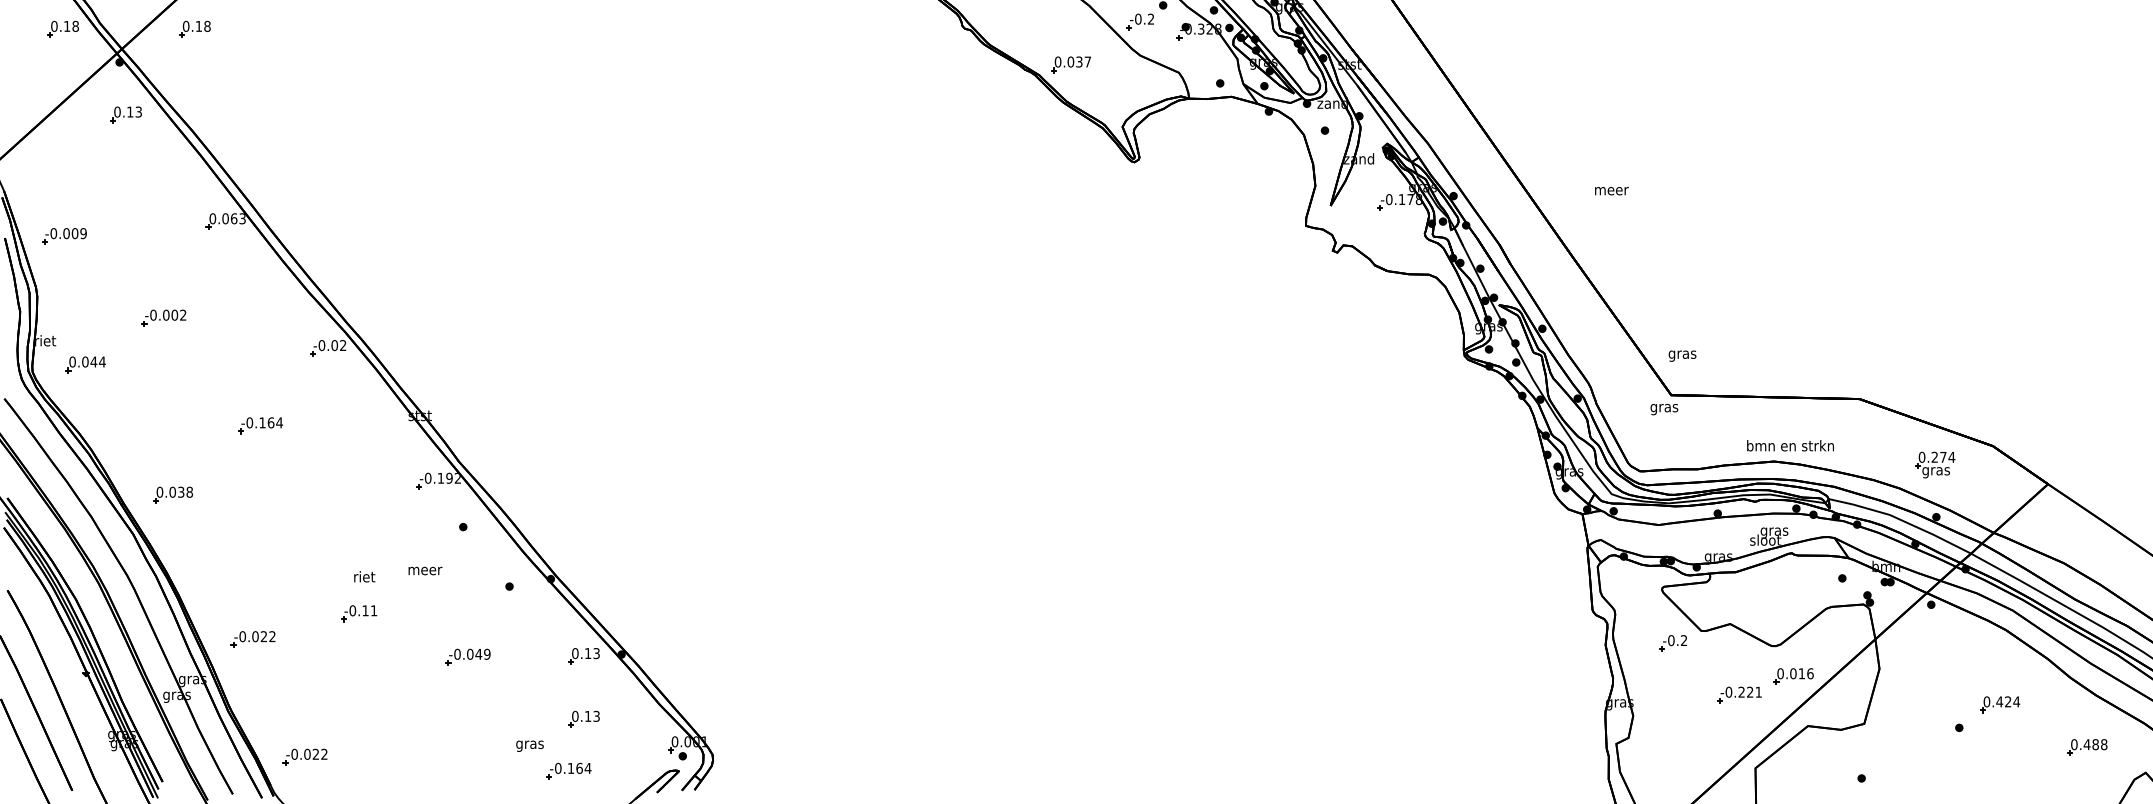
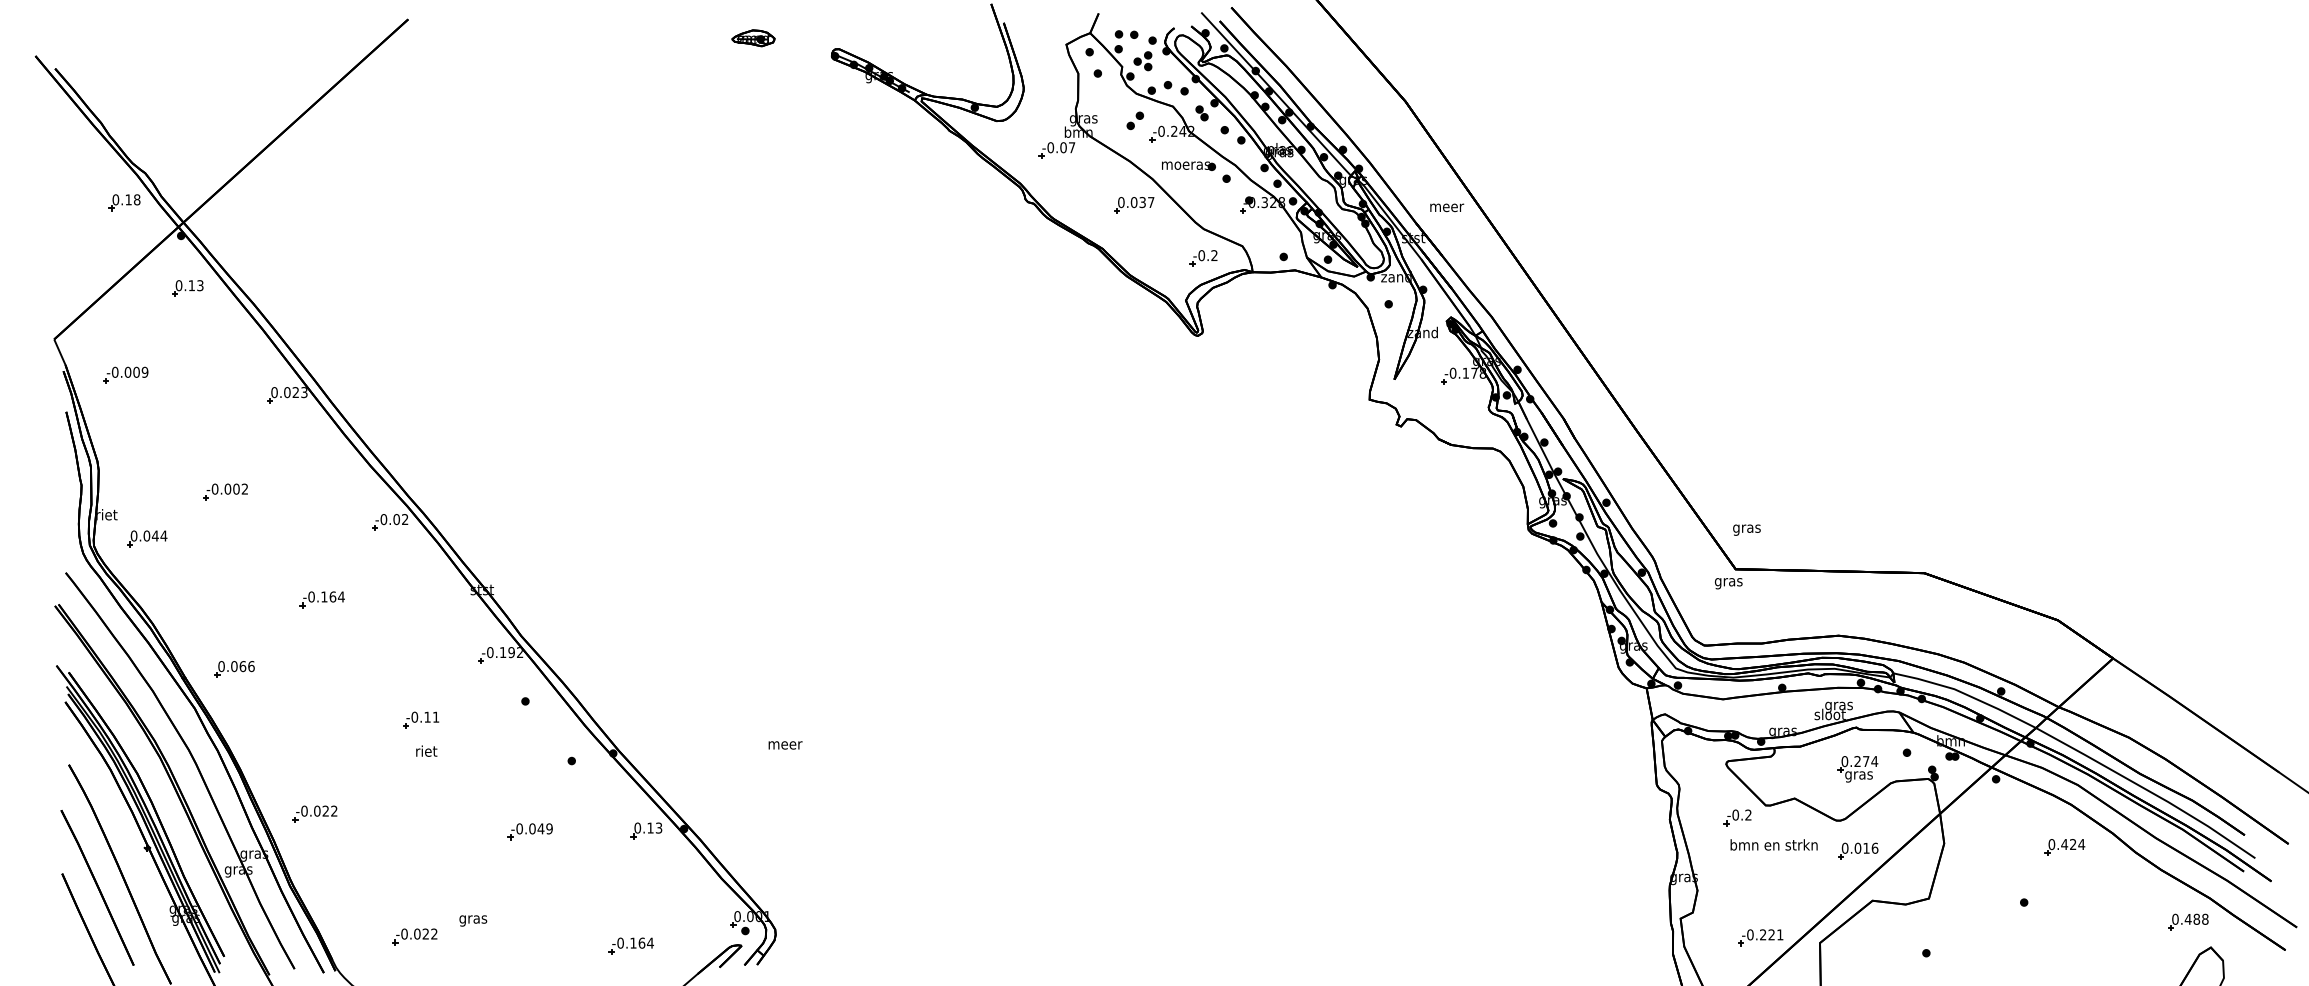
part: (1140, 22) -> (1203, 258), moved
part: (194, 29) -> (256, 202), removed
part: (1071, 65) -> (1134, 205), moved
text: (1612, 190) -> (1447, 207), moved
text: (233, 218) -> (295, 392), 0.063 -> 0.023
part: (64, 235) -> (125, 374), moved
text: (1789, 445) -> (1773, 844), moved
part: (1934, 465) -> (1857, 769), moved
text: (184, 492) -> (246, 666), 0.038 -> 0.066
text: (425, 571) -> (785, 745), moved
part: (359, 613) -> (421, 719), moved
part: (1739, 694) -> (1760, 937), moved
part: (1999, 704) -> (2064, 847), moved
part: (584, 718) -> (646, 893), removed
text: (530, 745) -> (473, 920), moved
part: (2087, 746) -> (2188, 921), moved
part: (304, 756) -> (414, 936), moved

